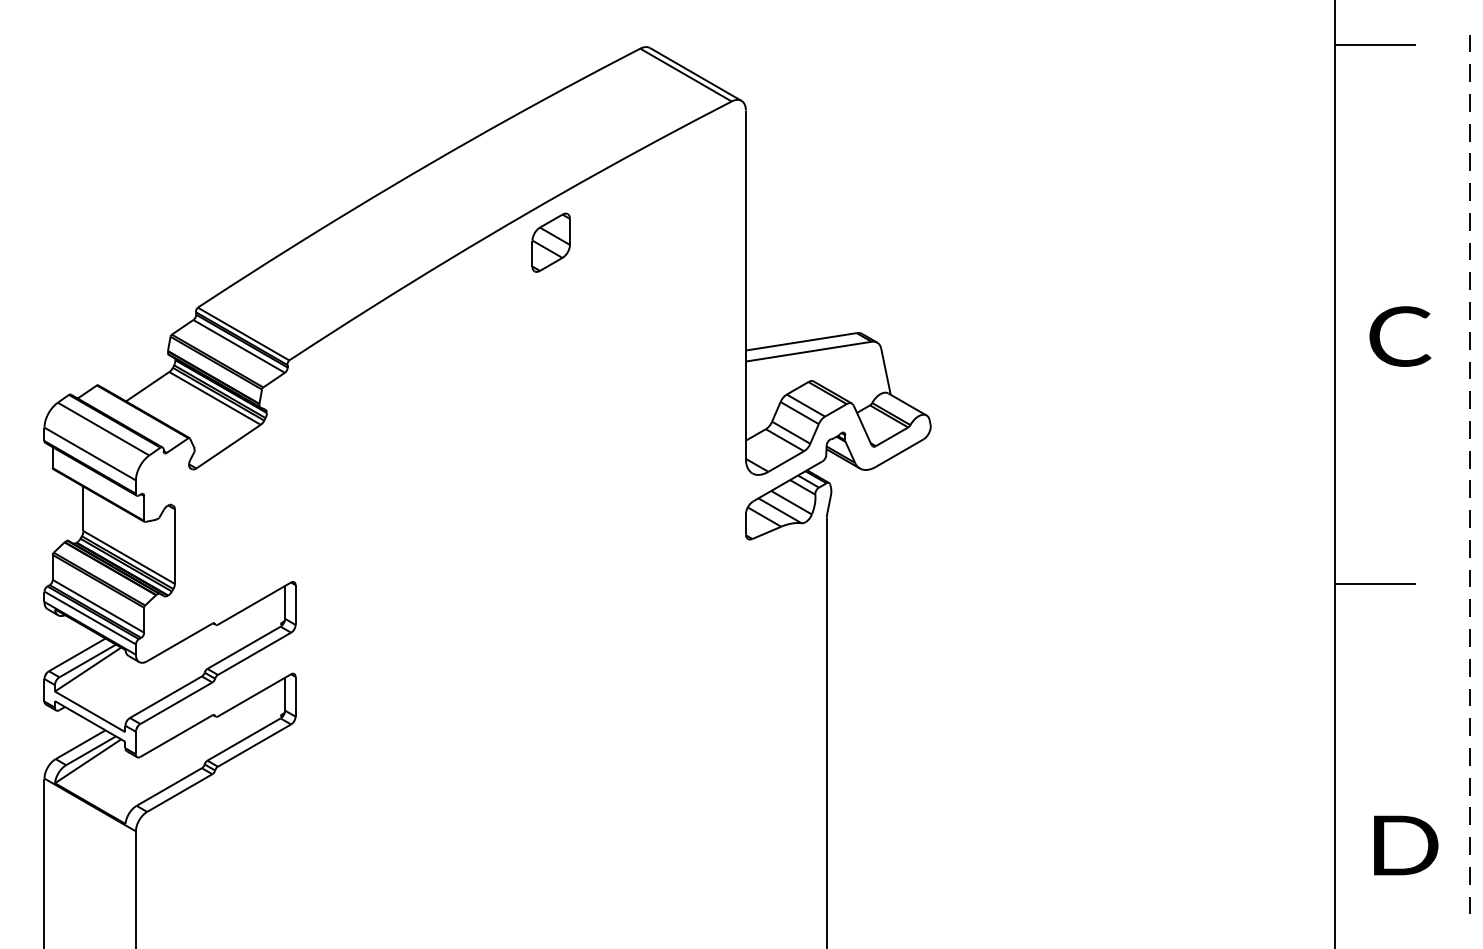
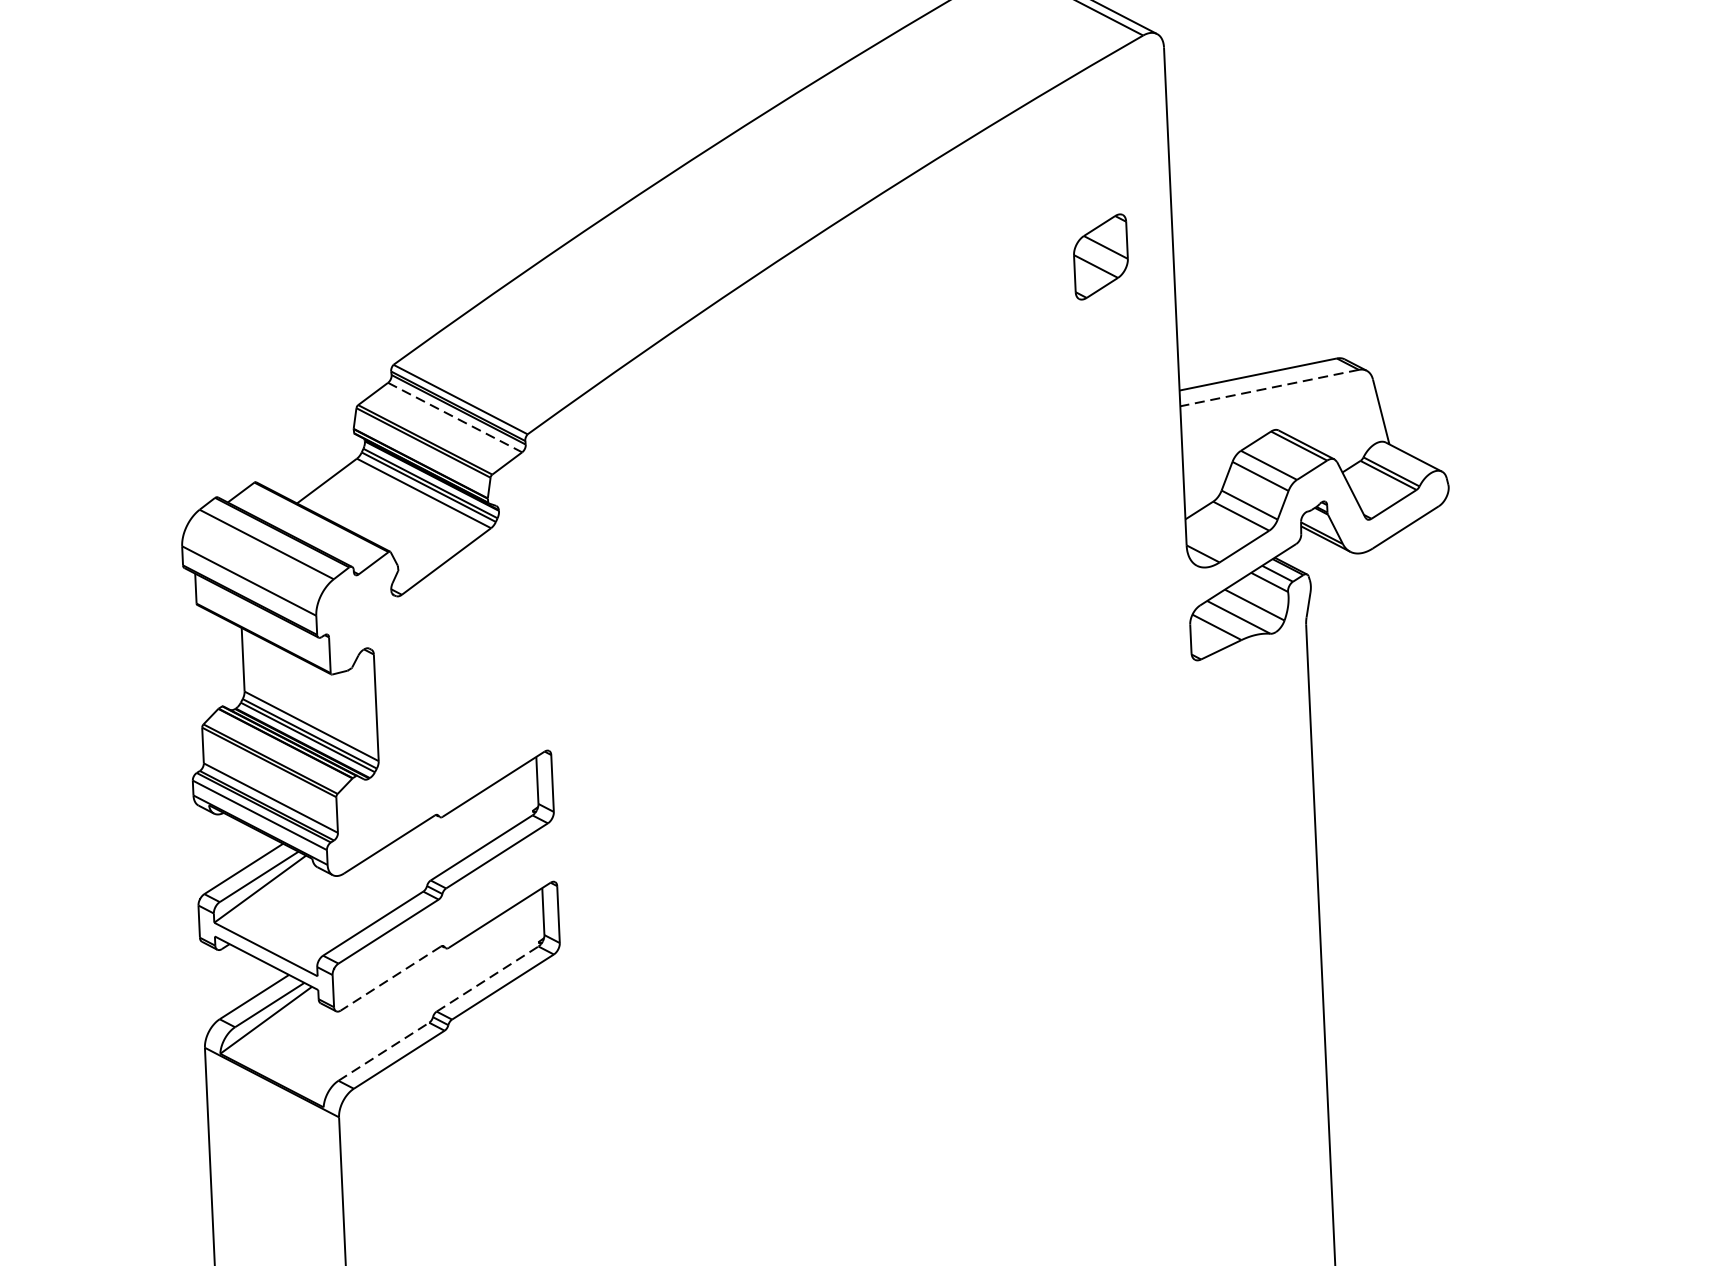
part: (550, 242) -> (1099, 256), moved
line: (239, 346) -> (455, 417), solid -> dashed
line: (808, 351) -> (1269, 387), solid -> dashed
line: (176, 736) -> (390, 979), solid -> dashed
line: (244, 739) -> (488, 978), solid -> dashed
line: (169, 787) -> (384, 1052), solid -> dashed

